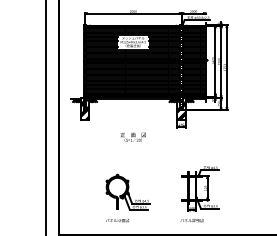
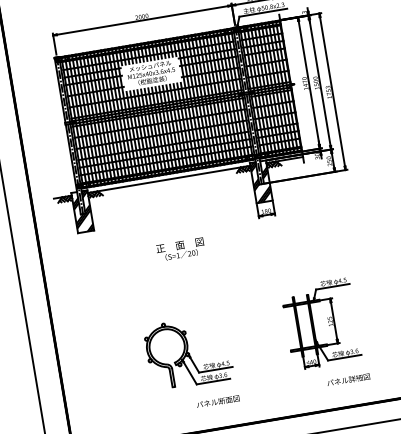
text: (117, 220) -> (218, 401), moved
text: (191, 220) -> (347, 379), moved

